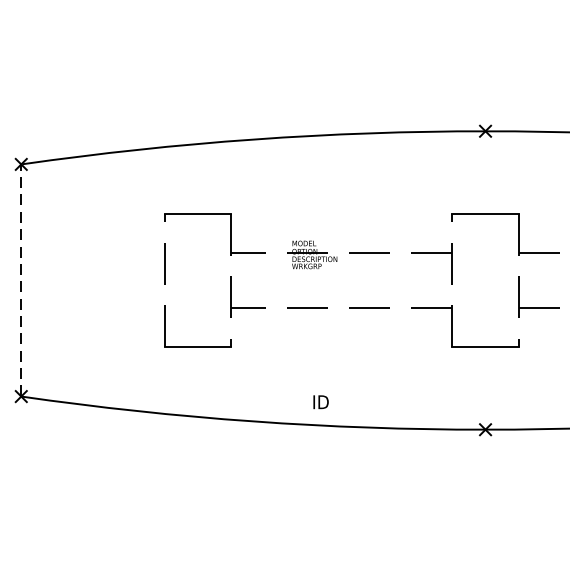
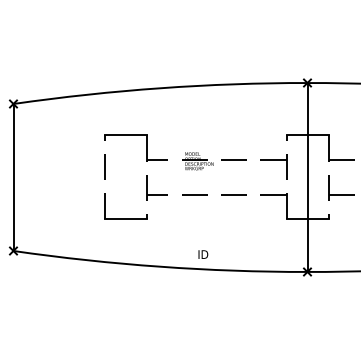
line: (21, 280) -> (13, 177), dashed -> solid
line: (485, 280) -> (307, 177), added

